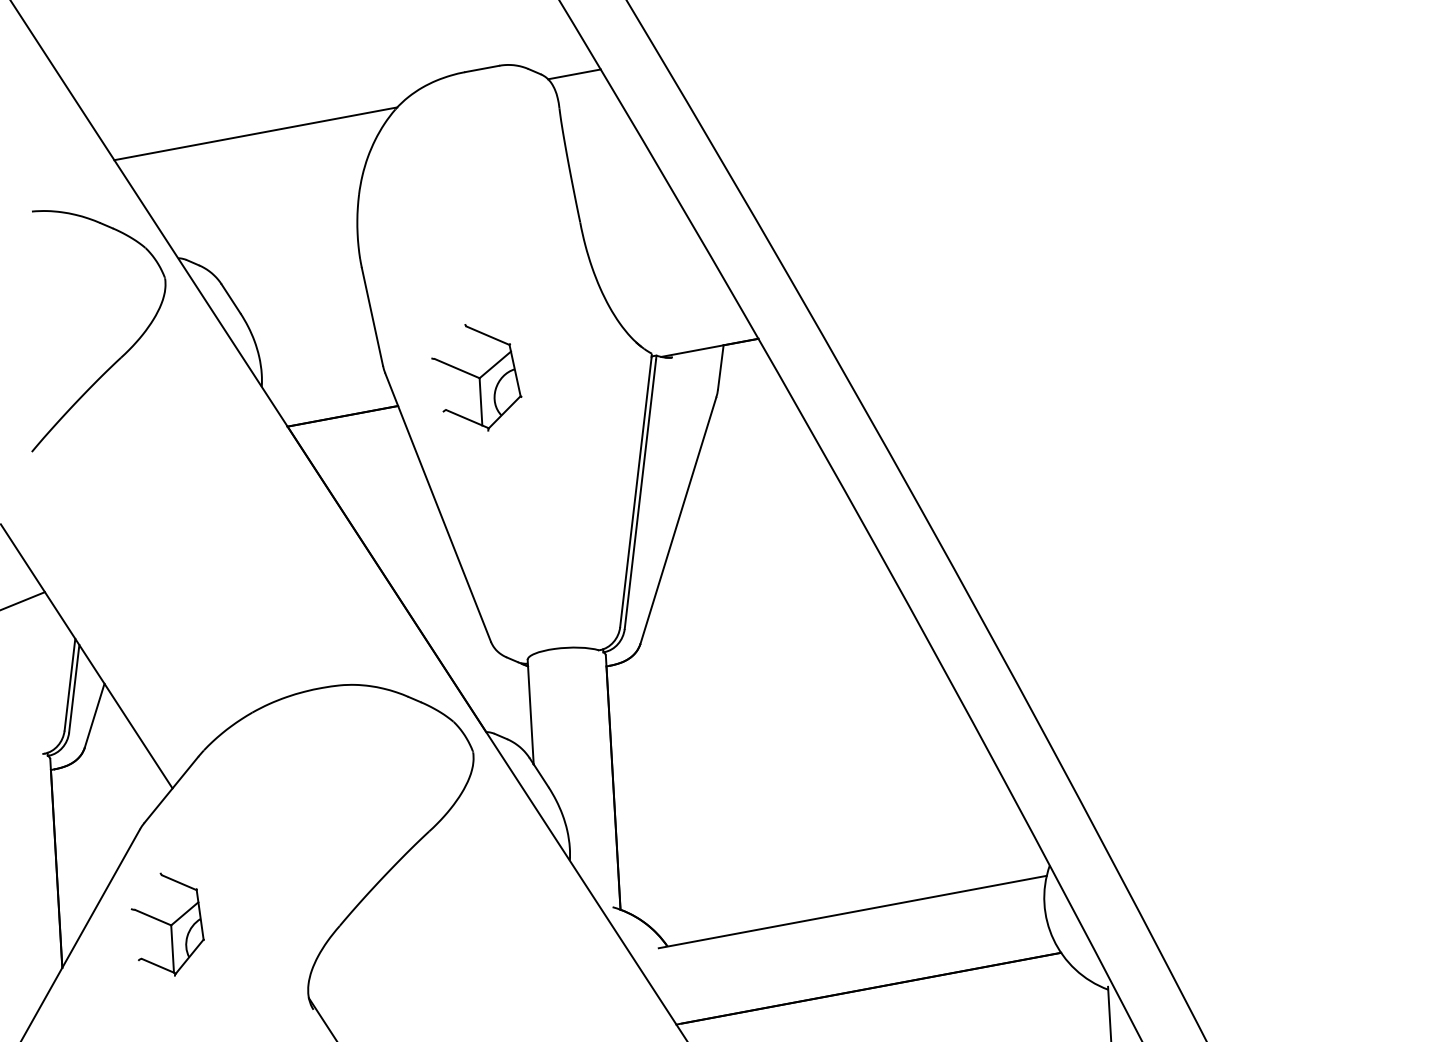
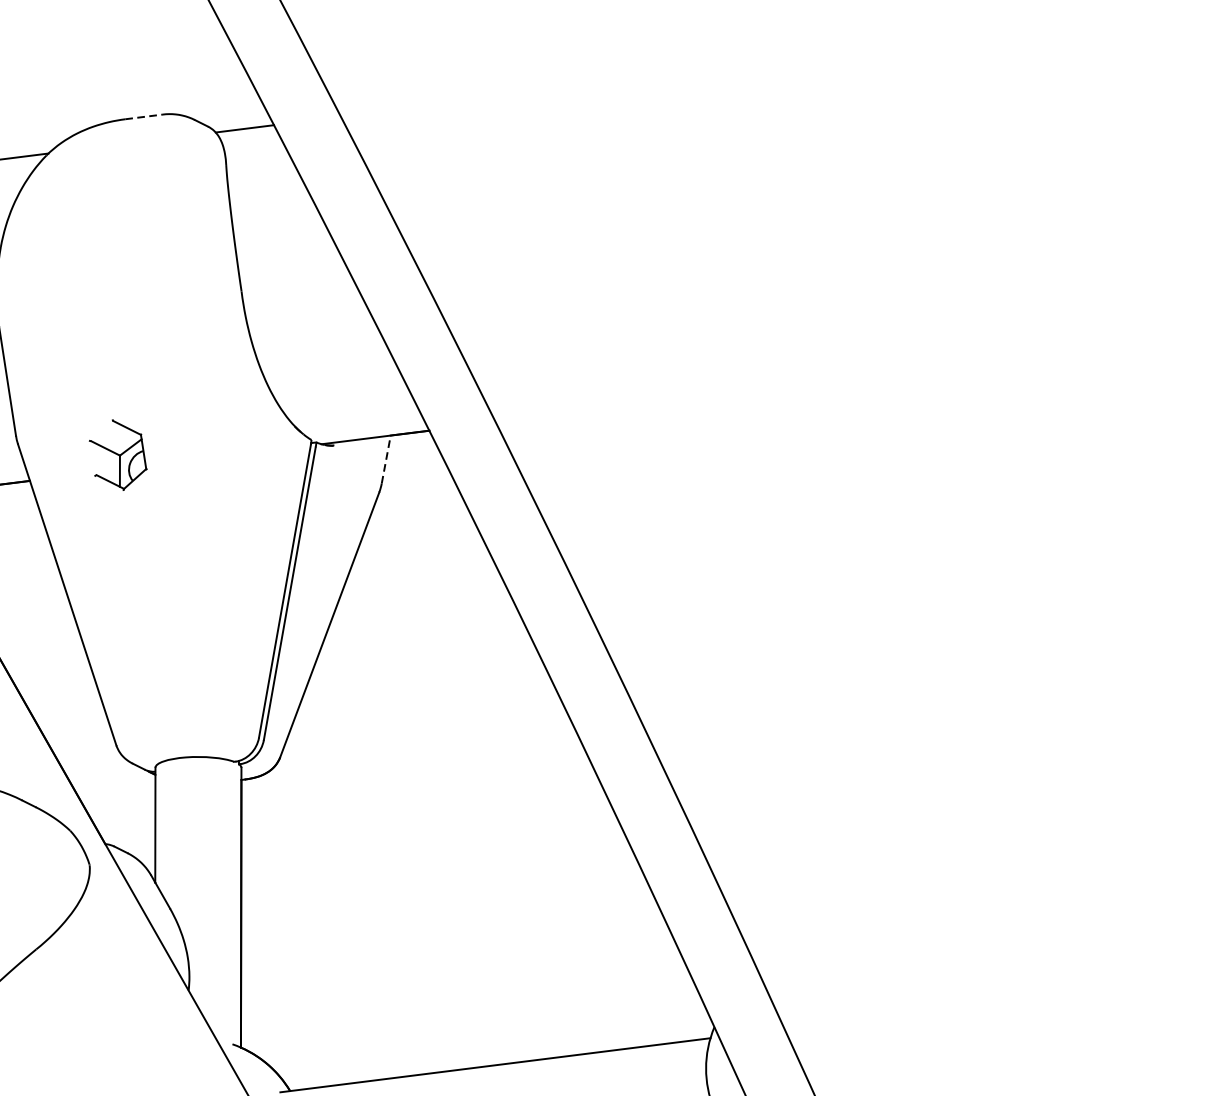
line: (482, 68) -> (144, 116), solid -> dashed
line: (720, 366) -> (385, 458), solid -> dashed
part: (476, 377) -> (117, 454), size x0.6

